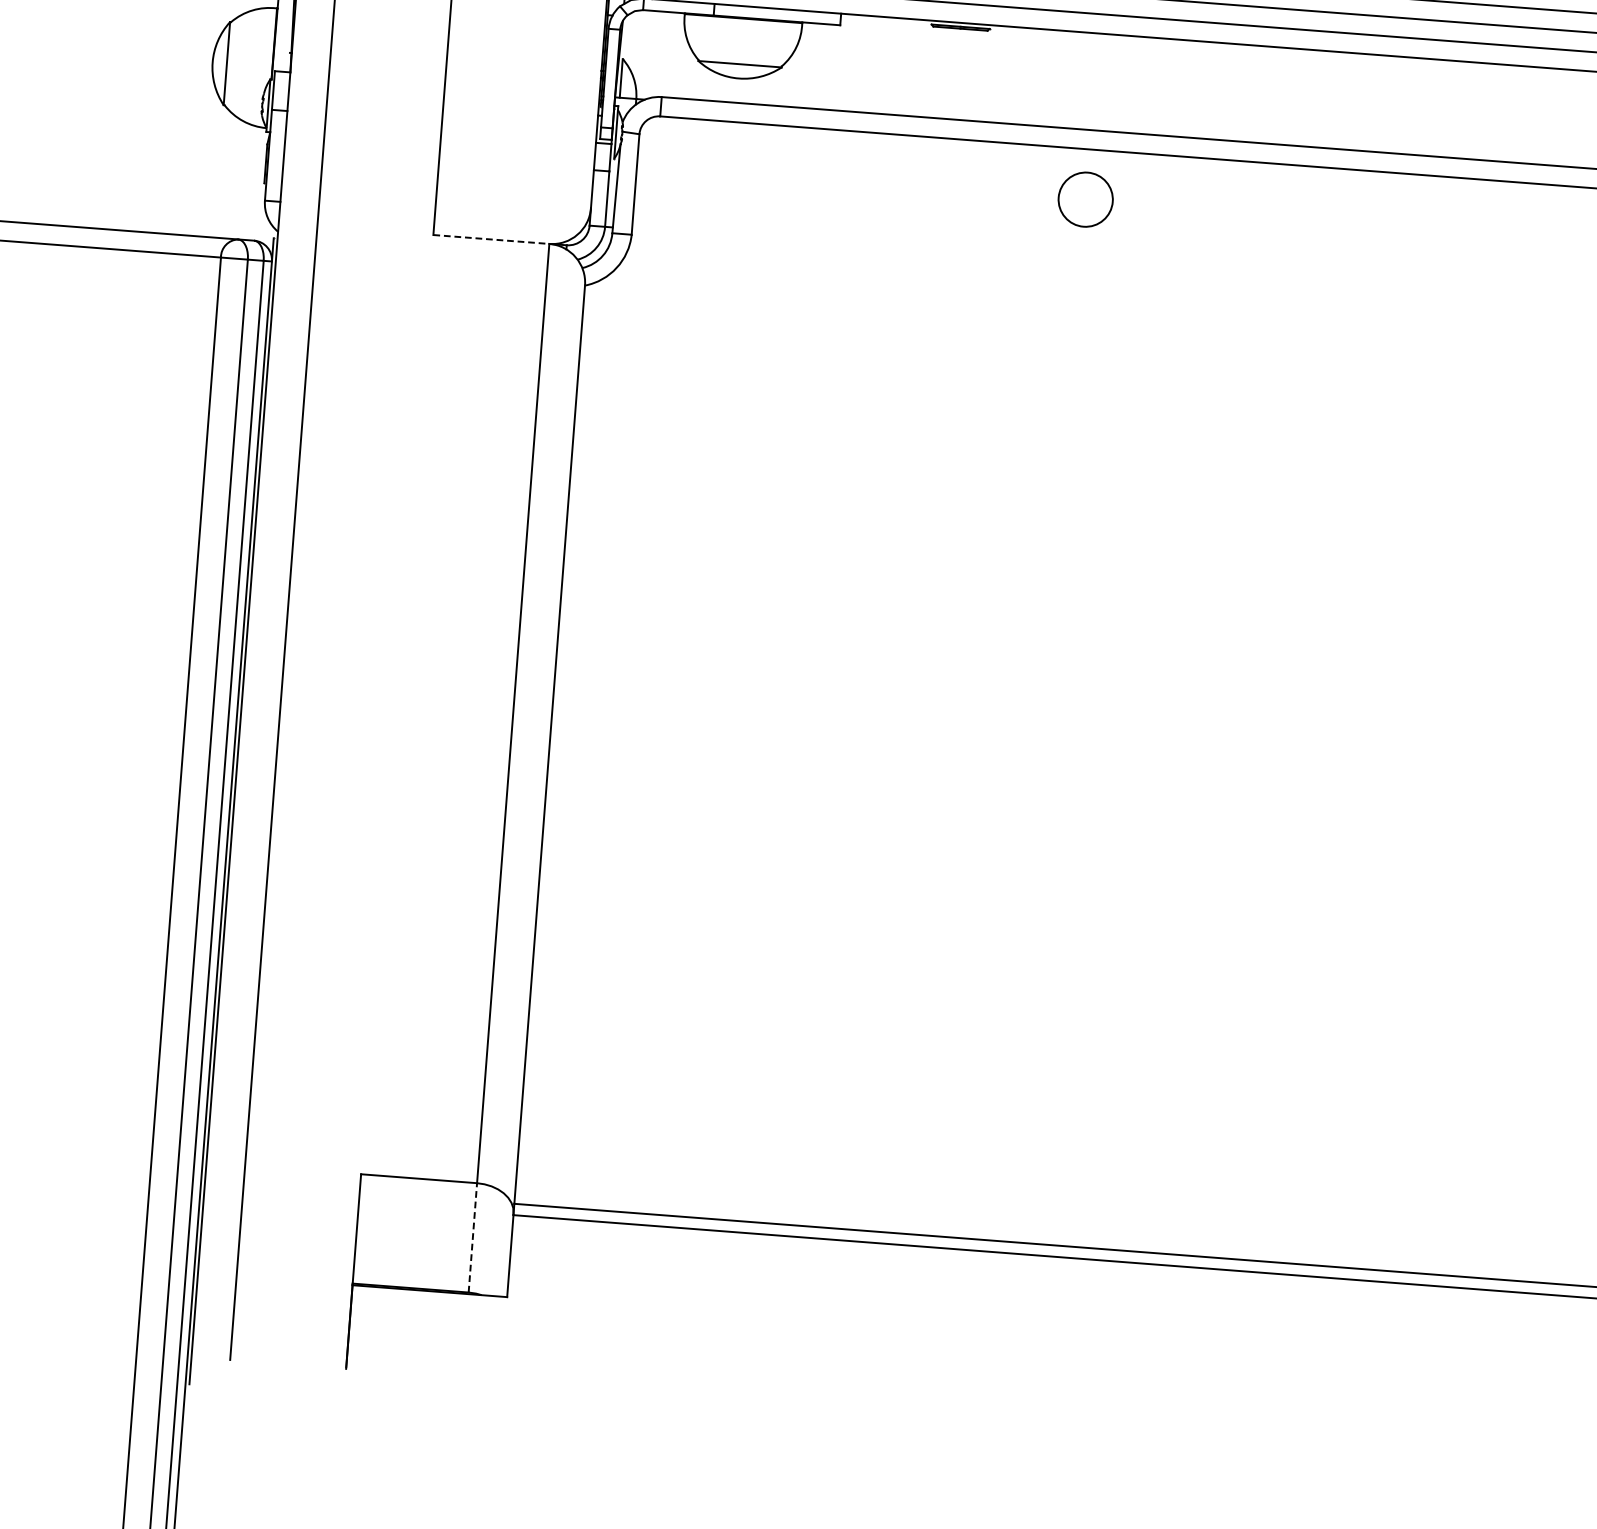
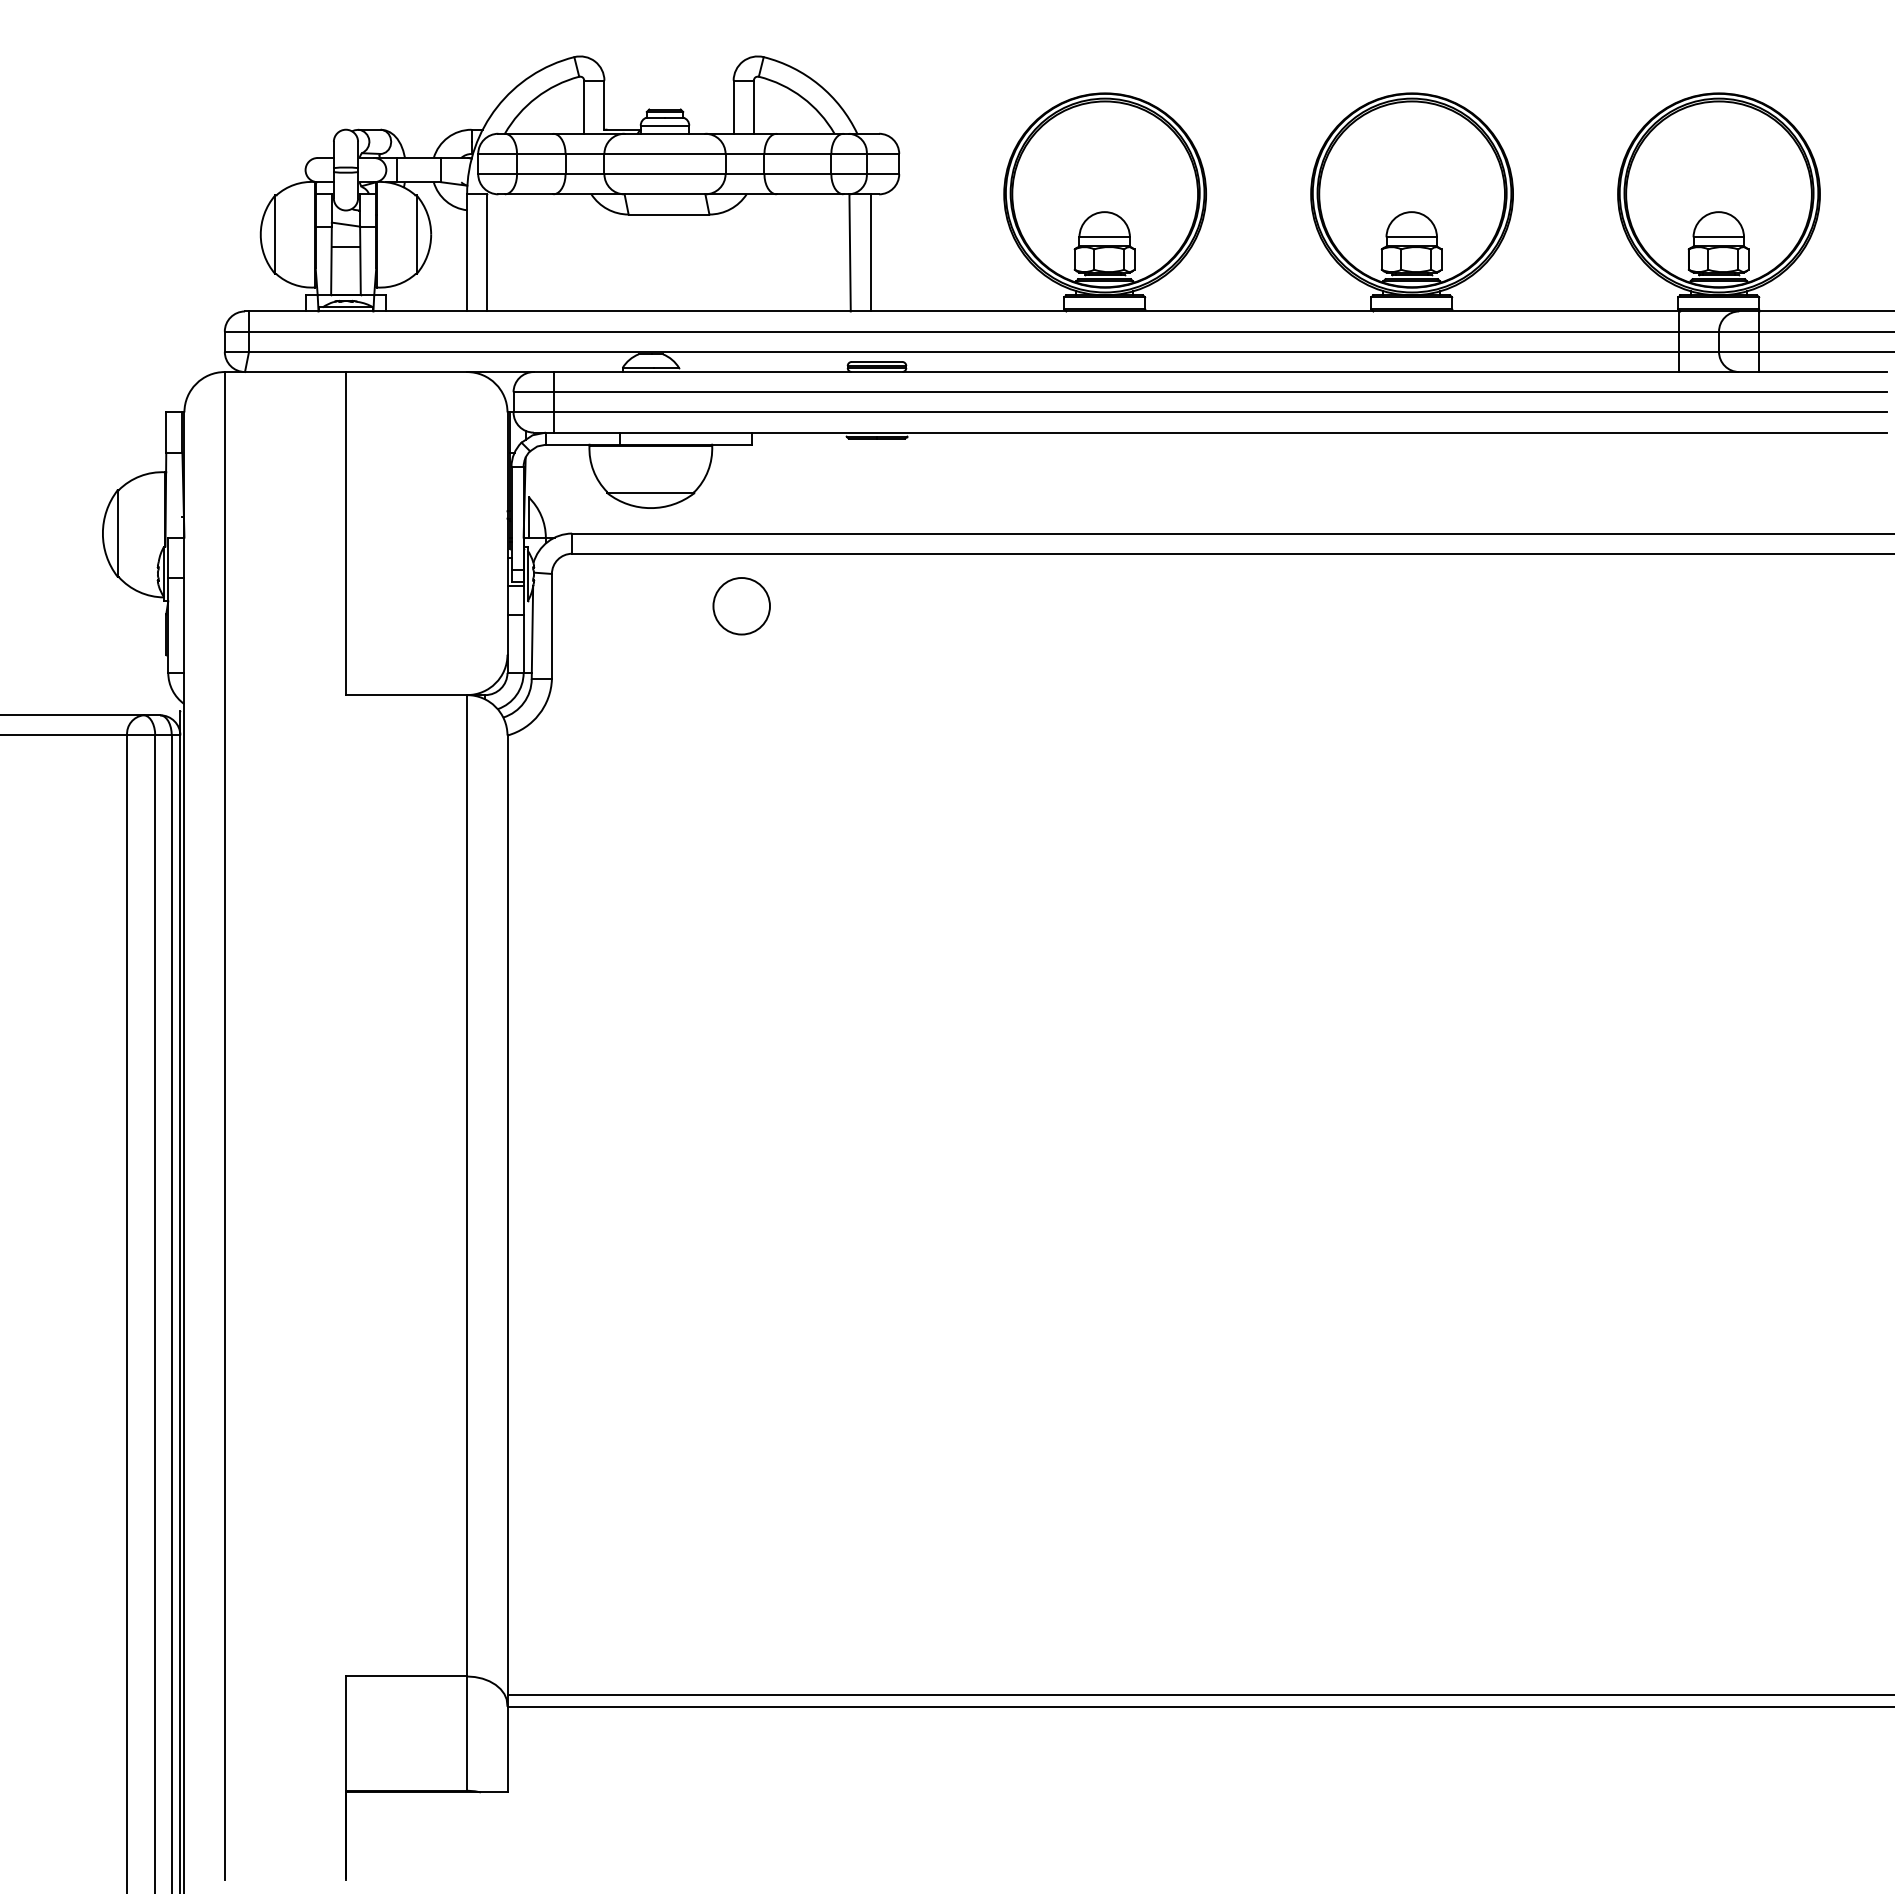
circle: (1085, 199) -> (741, 606), moved
line: (491, 239) -> (406, 695), dashed -> solid
line: (473, 1237) -> (467, 1733), dashed -> solid

